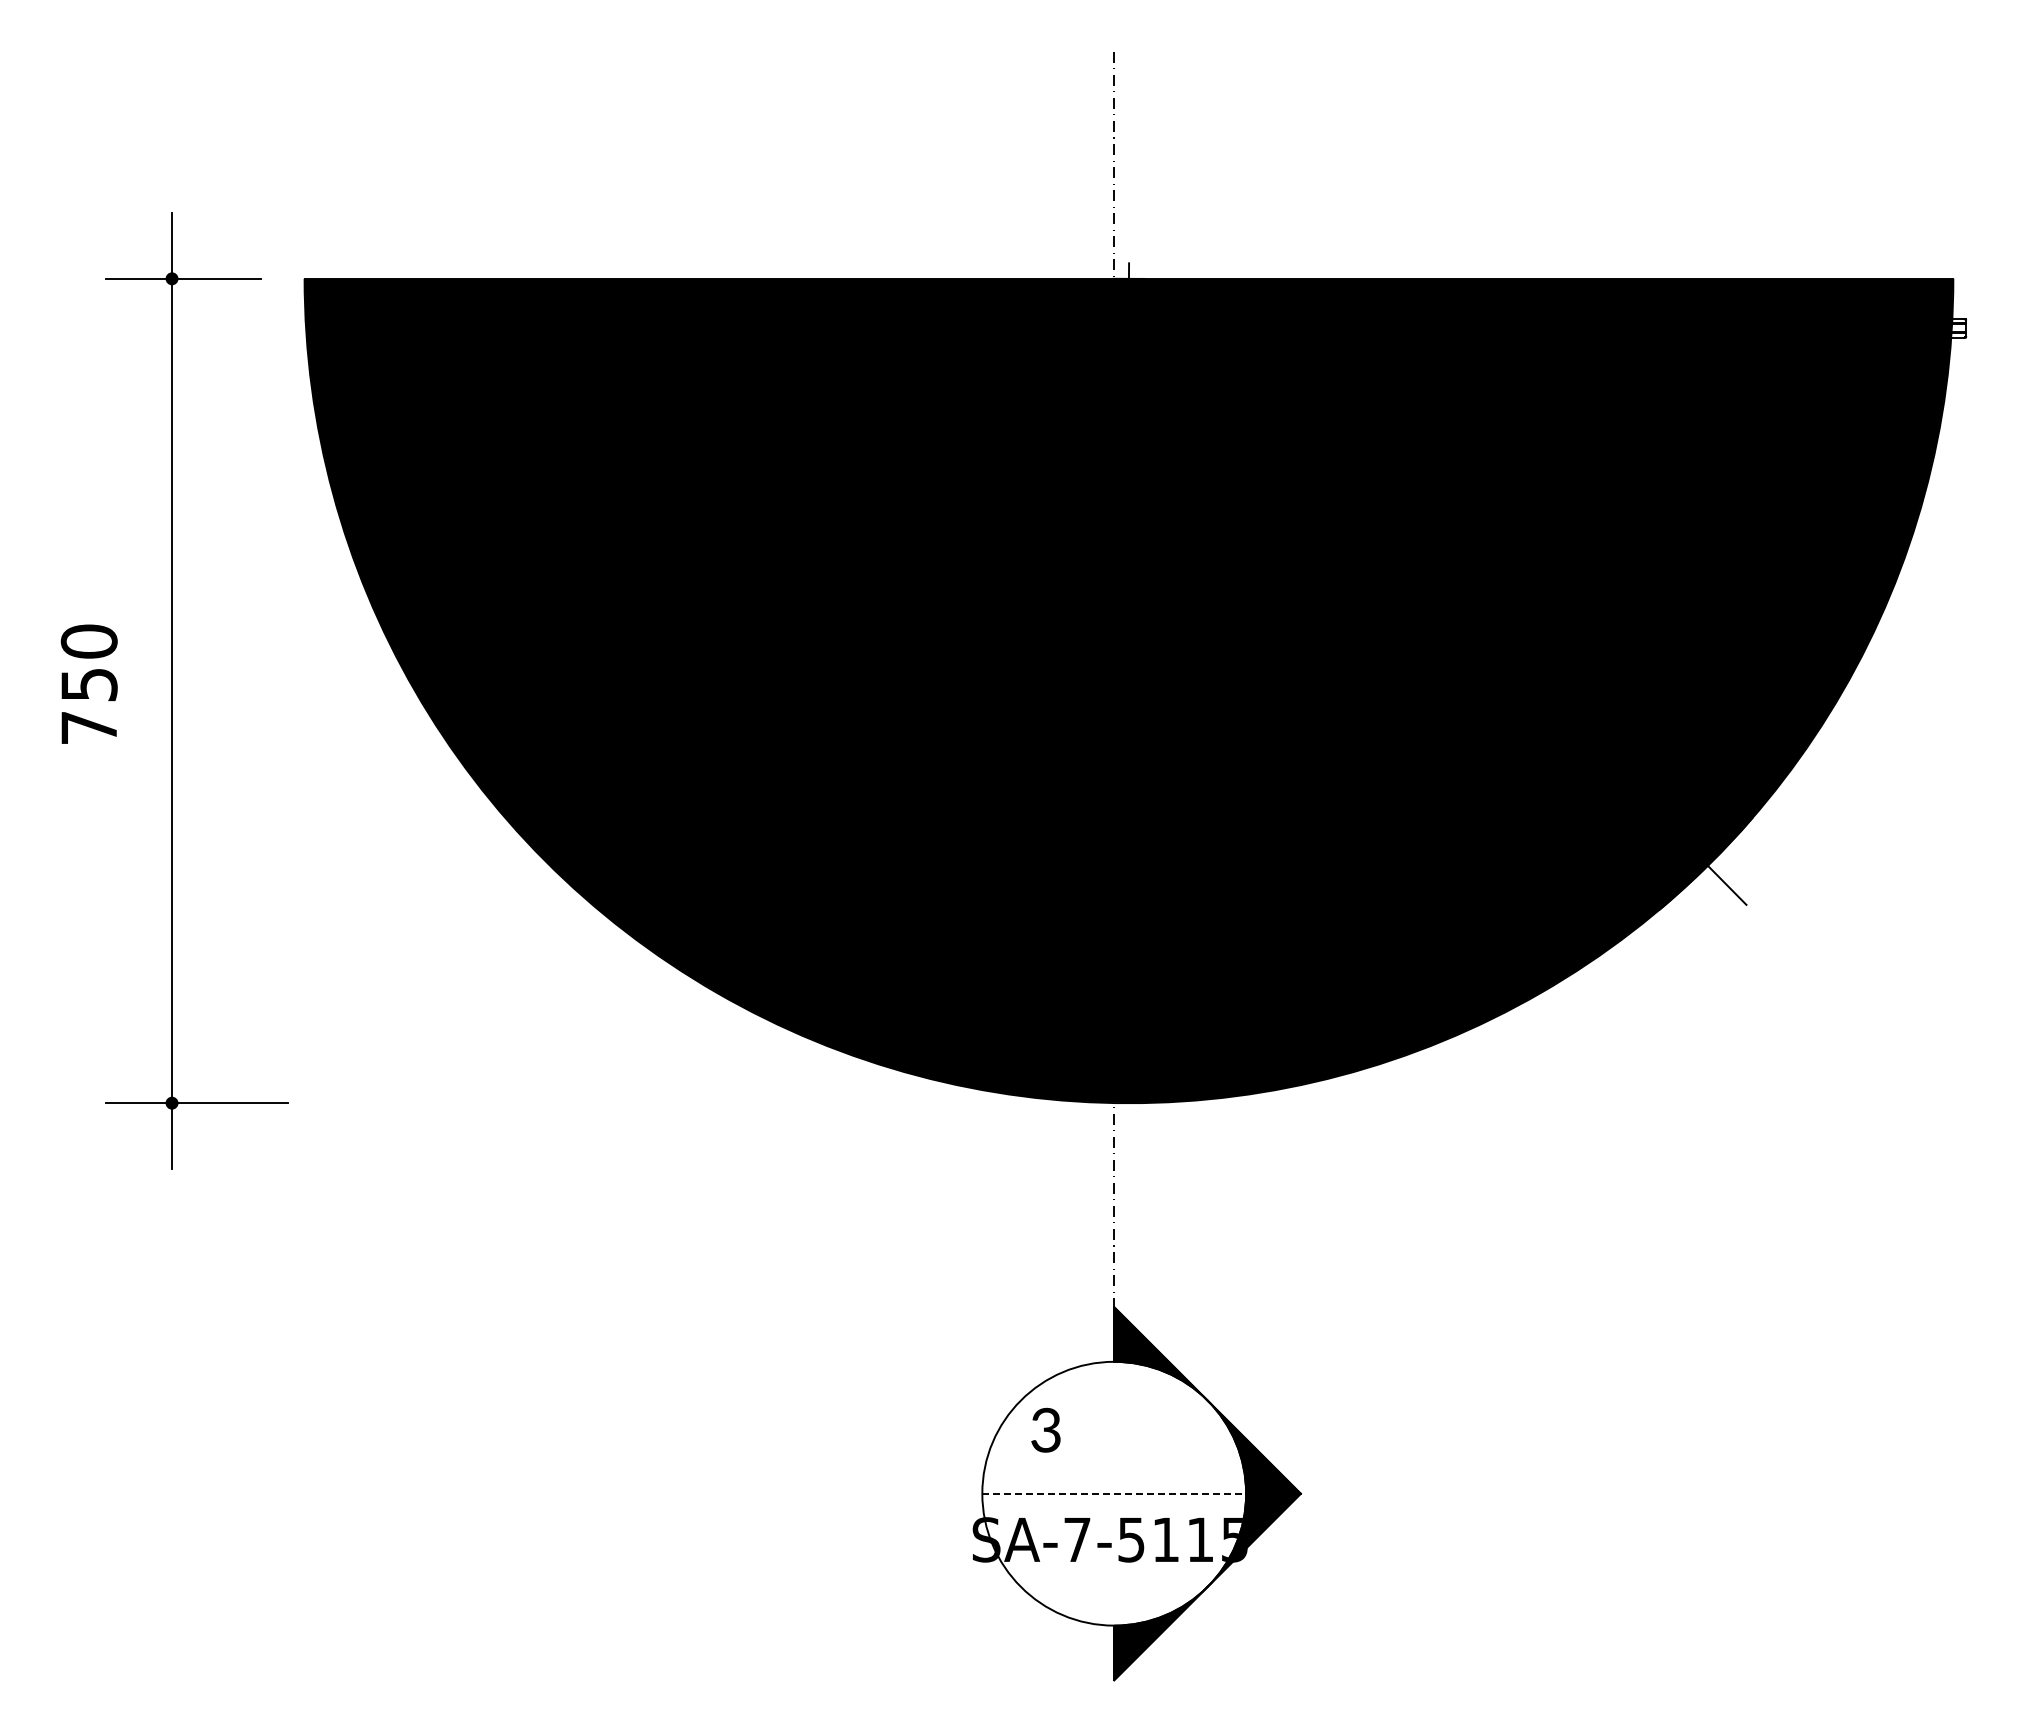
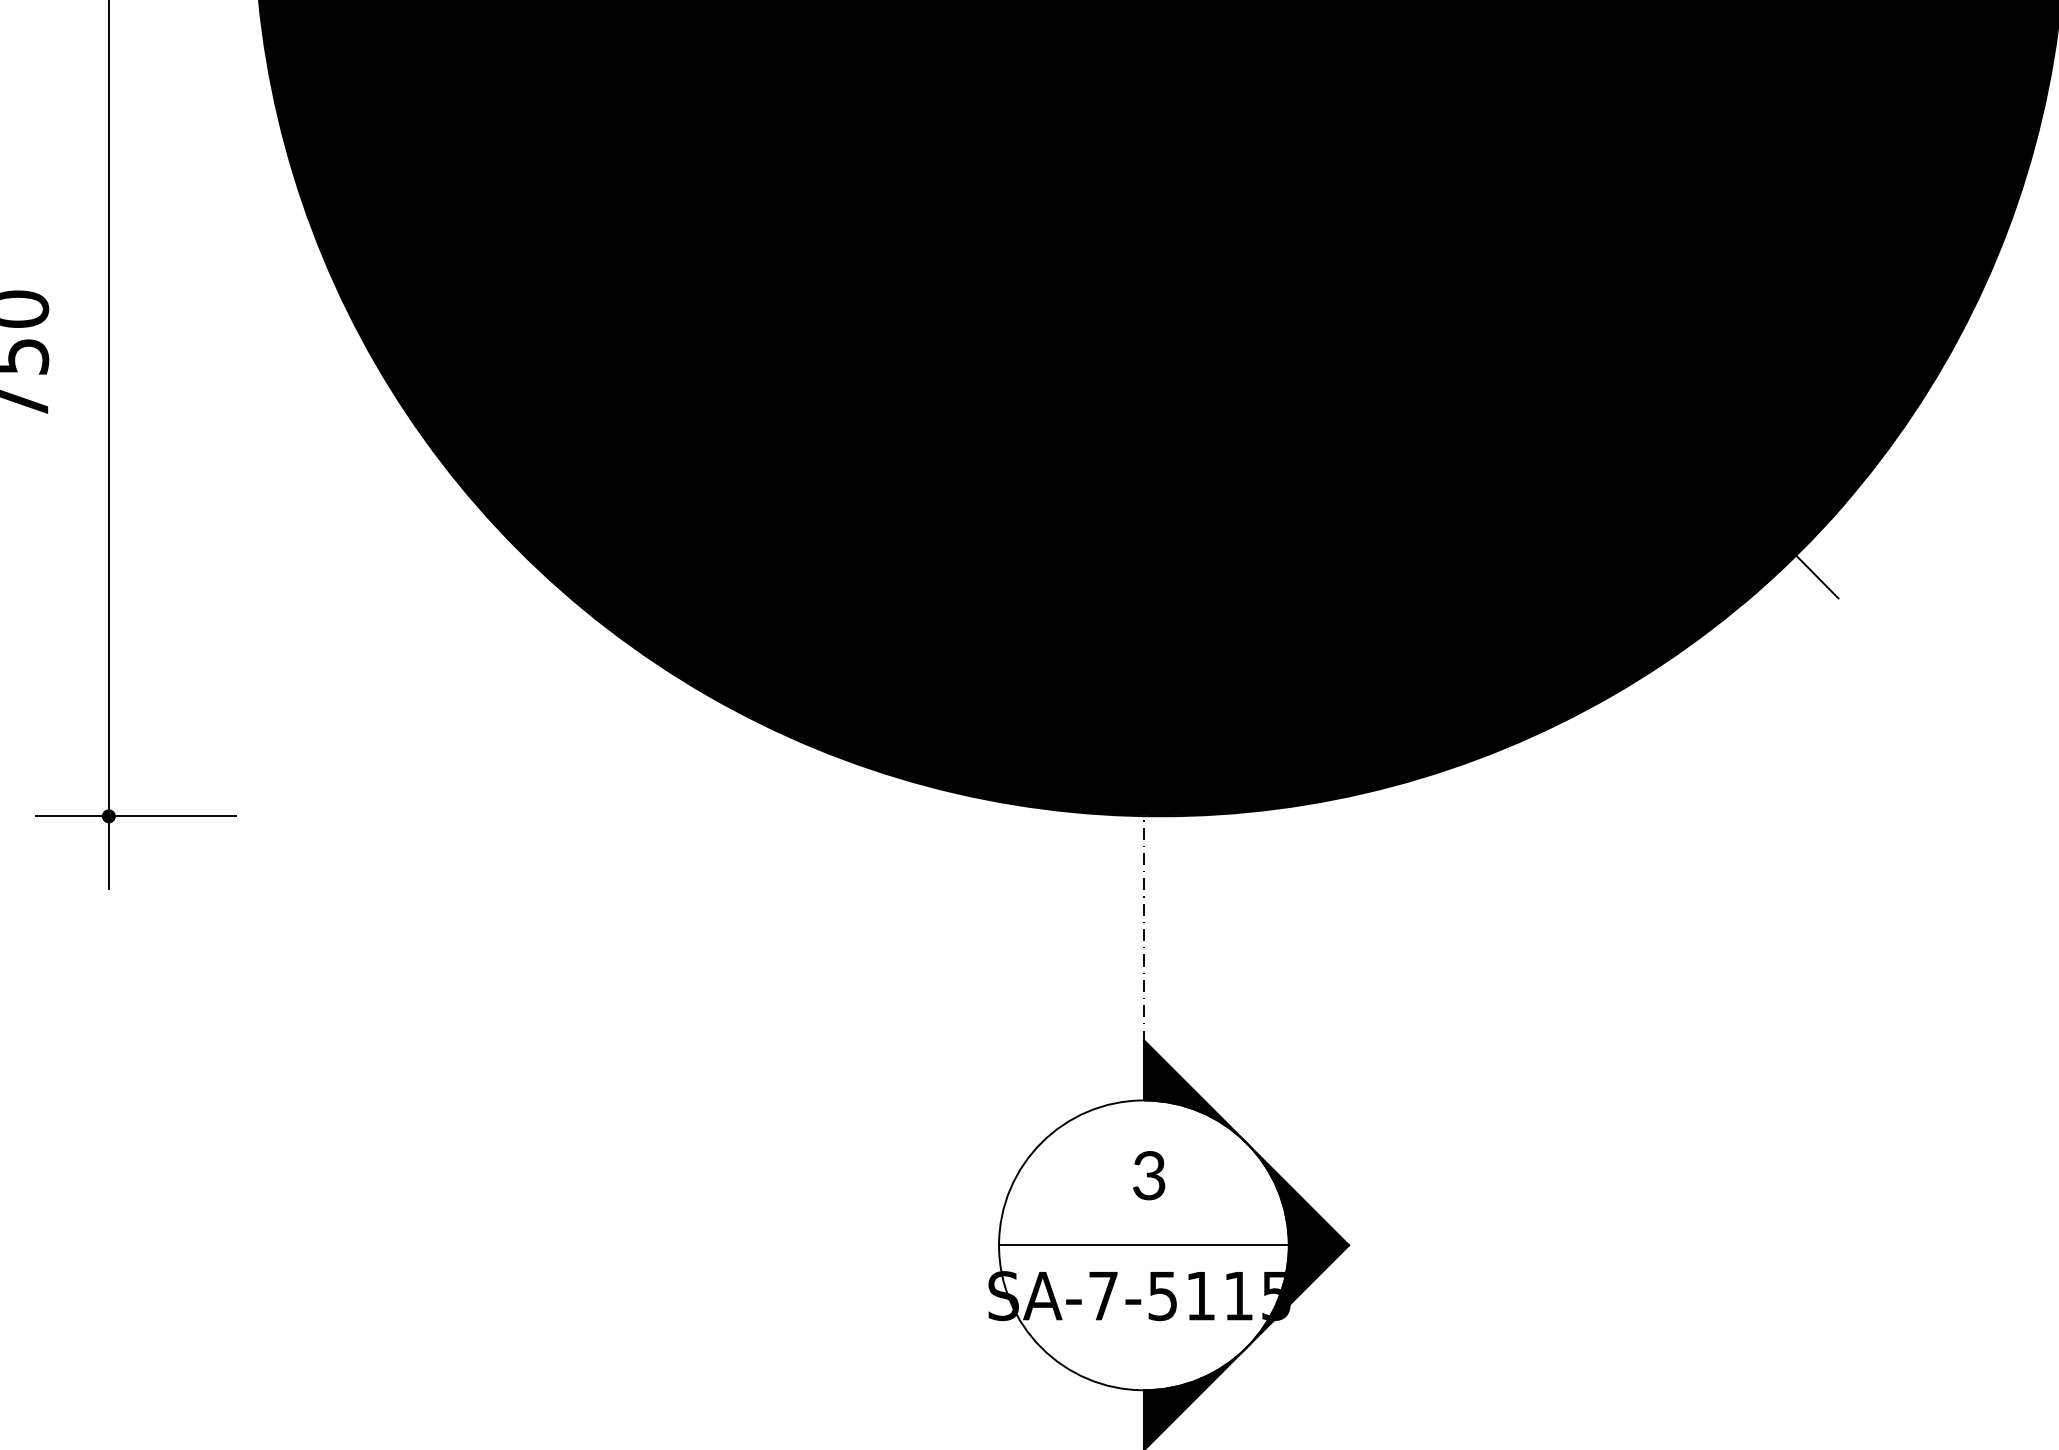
text: (1045, 1429) -> (1148, 1174), moved
line: (1114, 1493) -> (1144, 1245), dashed -> solid

